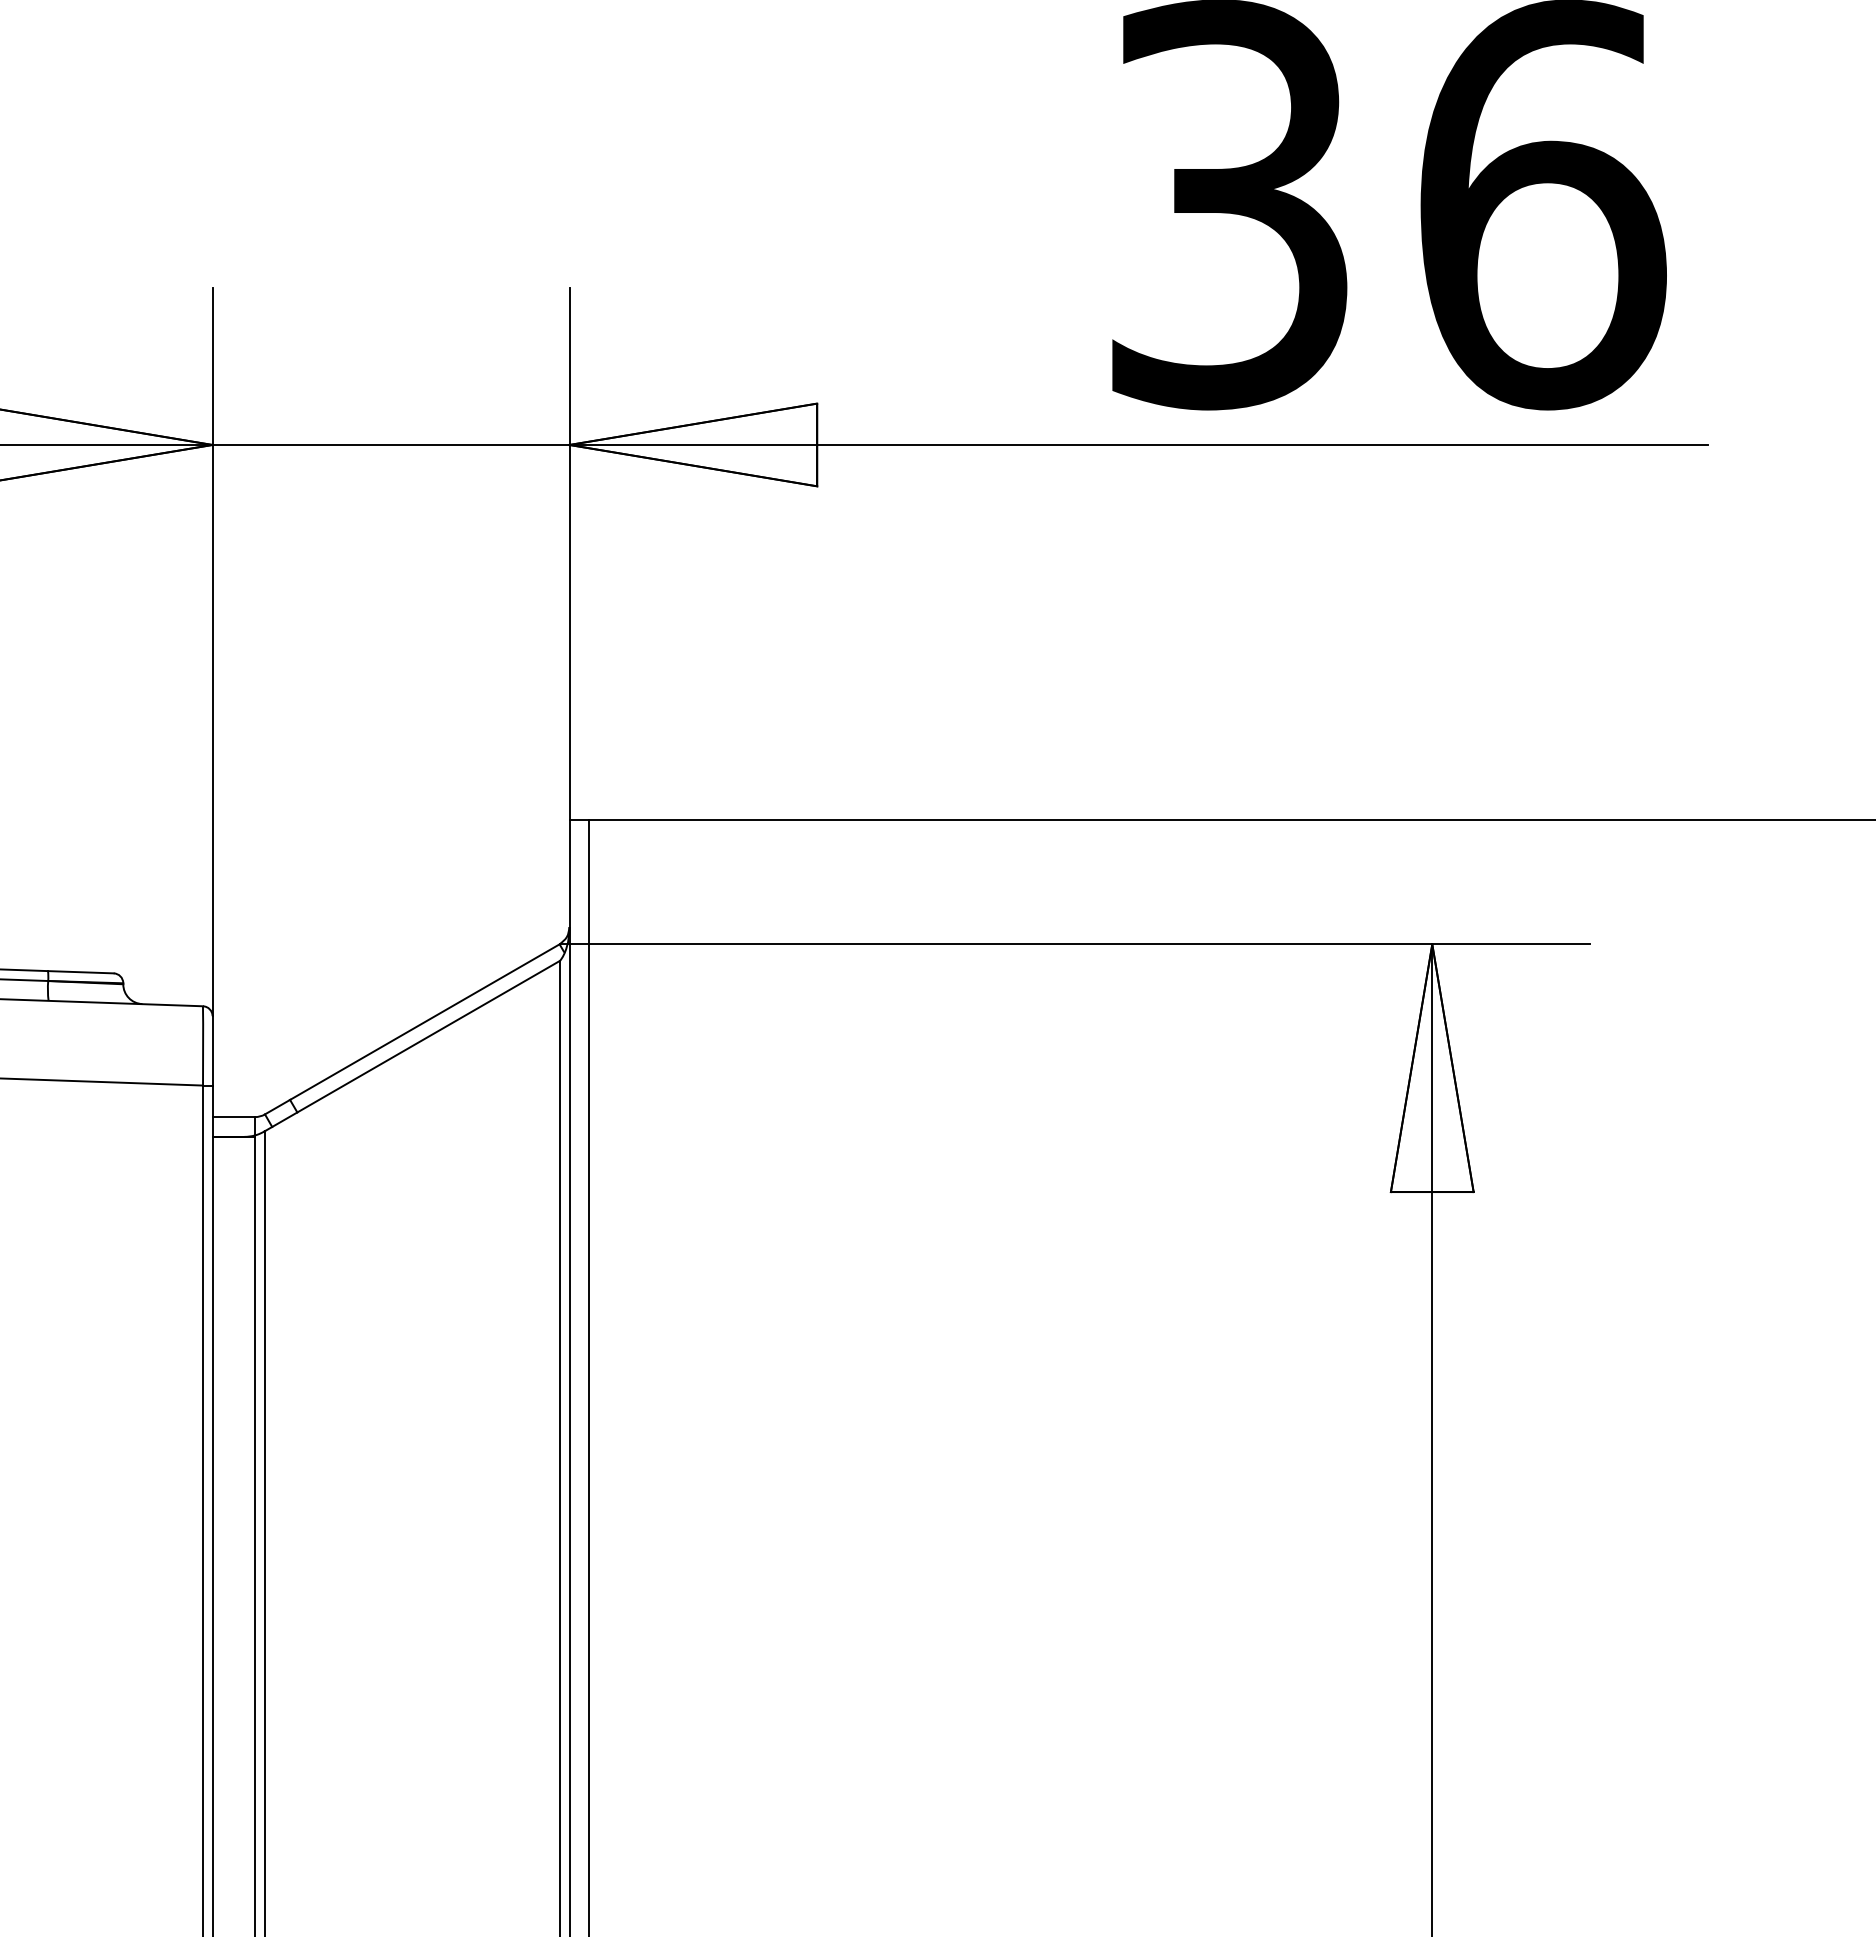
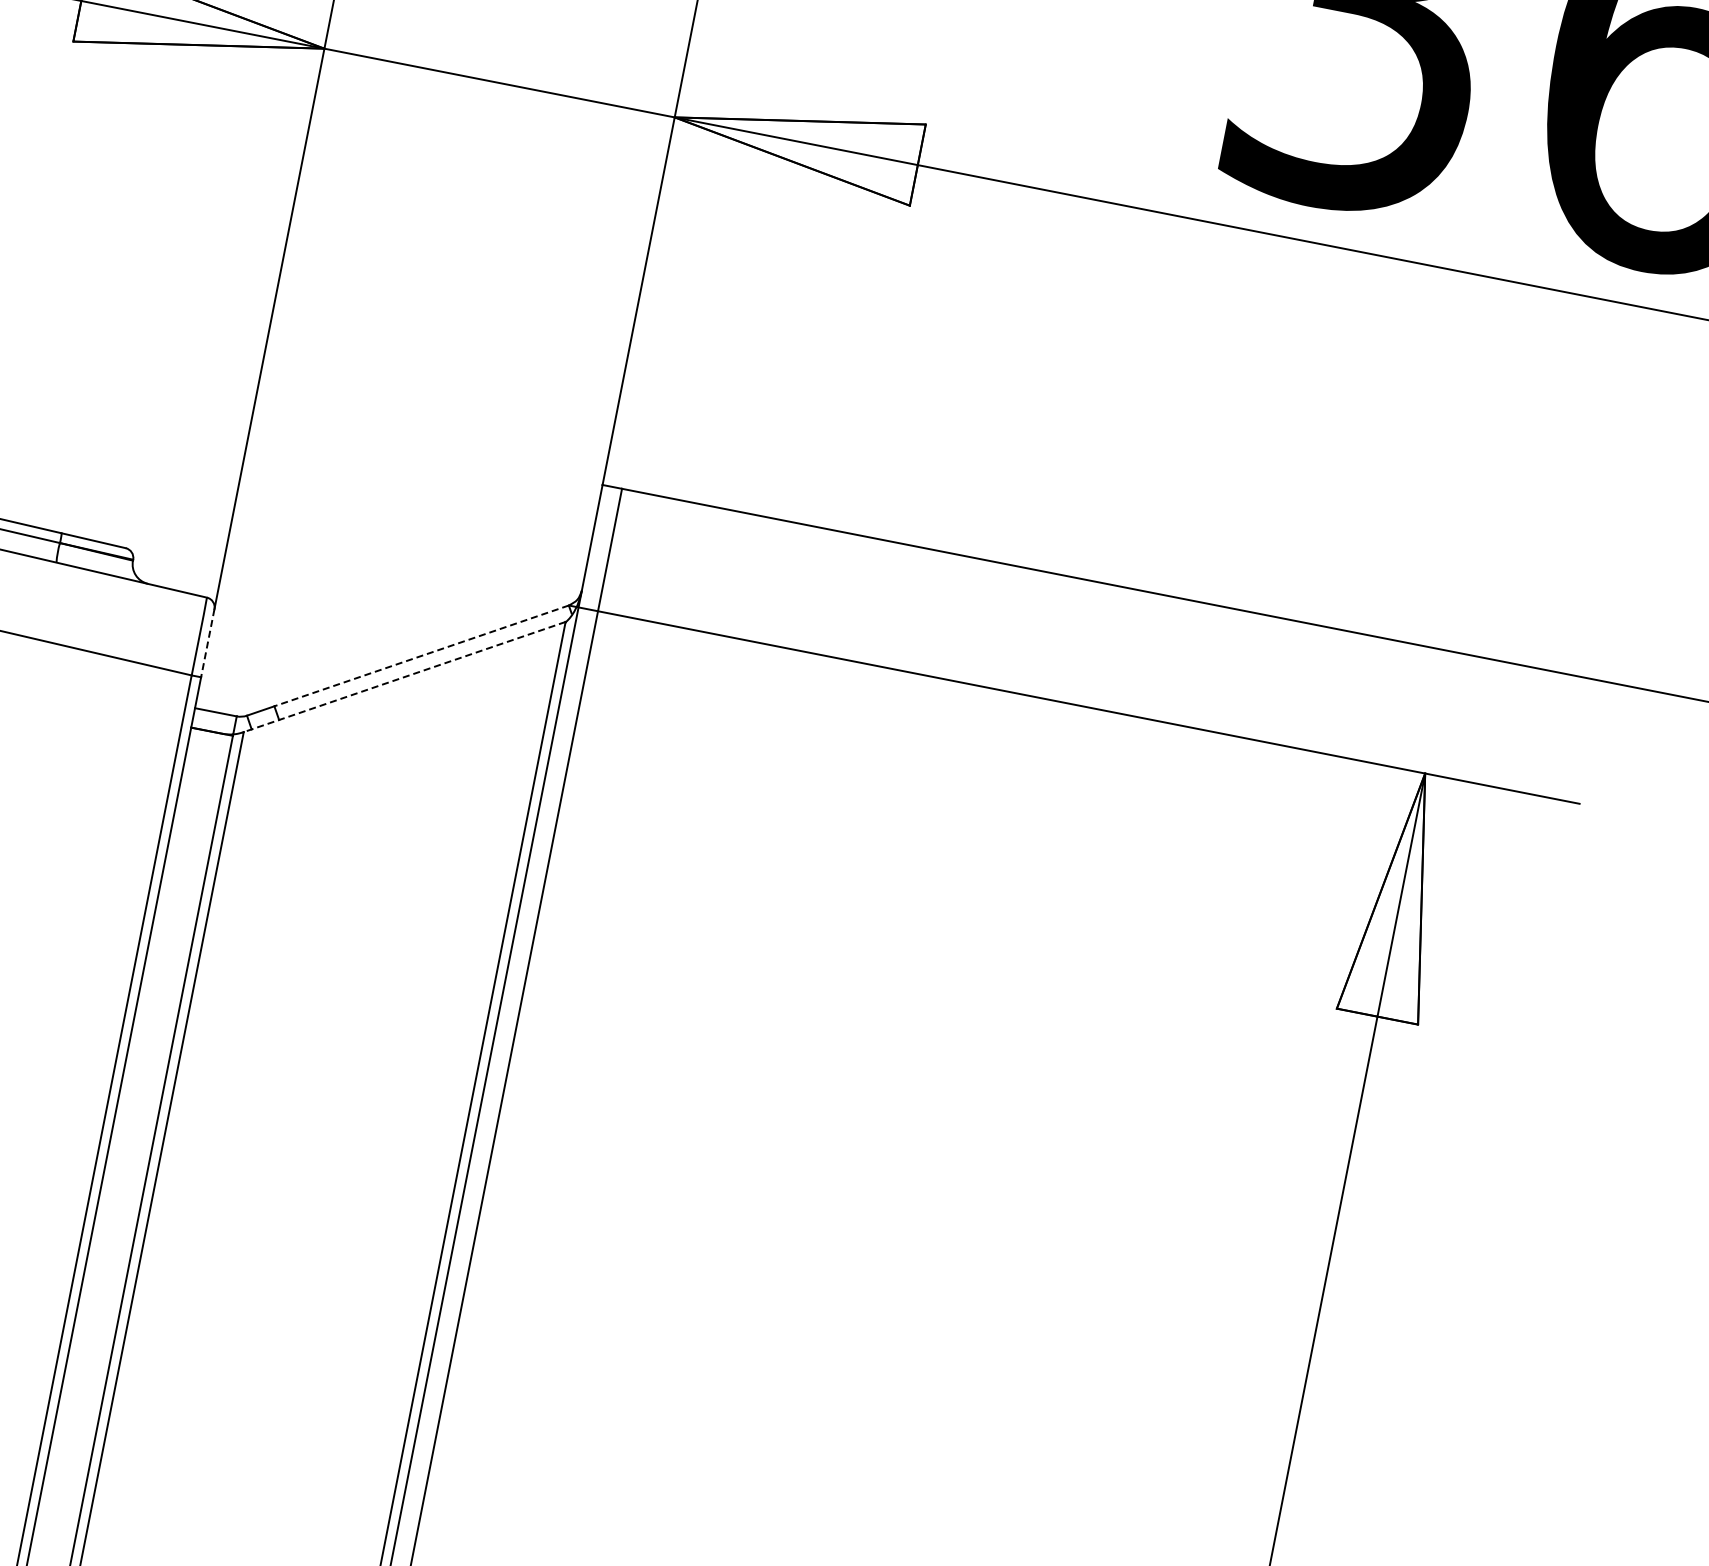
line: (424, 1022) -> (421, 656), solid -> dashed
line: (411, 1046) -> (403, 677), solid -> dashed
line: (212, 1050) -> (207, 642), solid -> dashed

